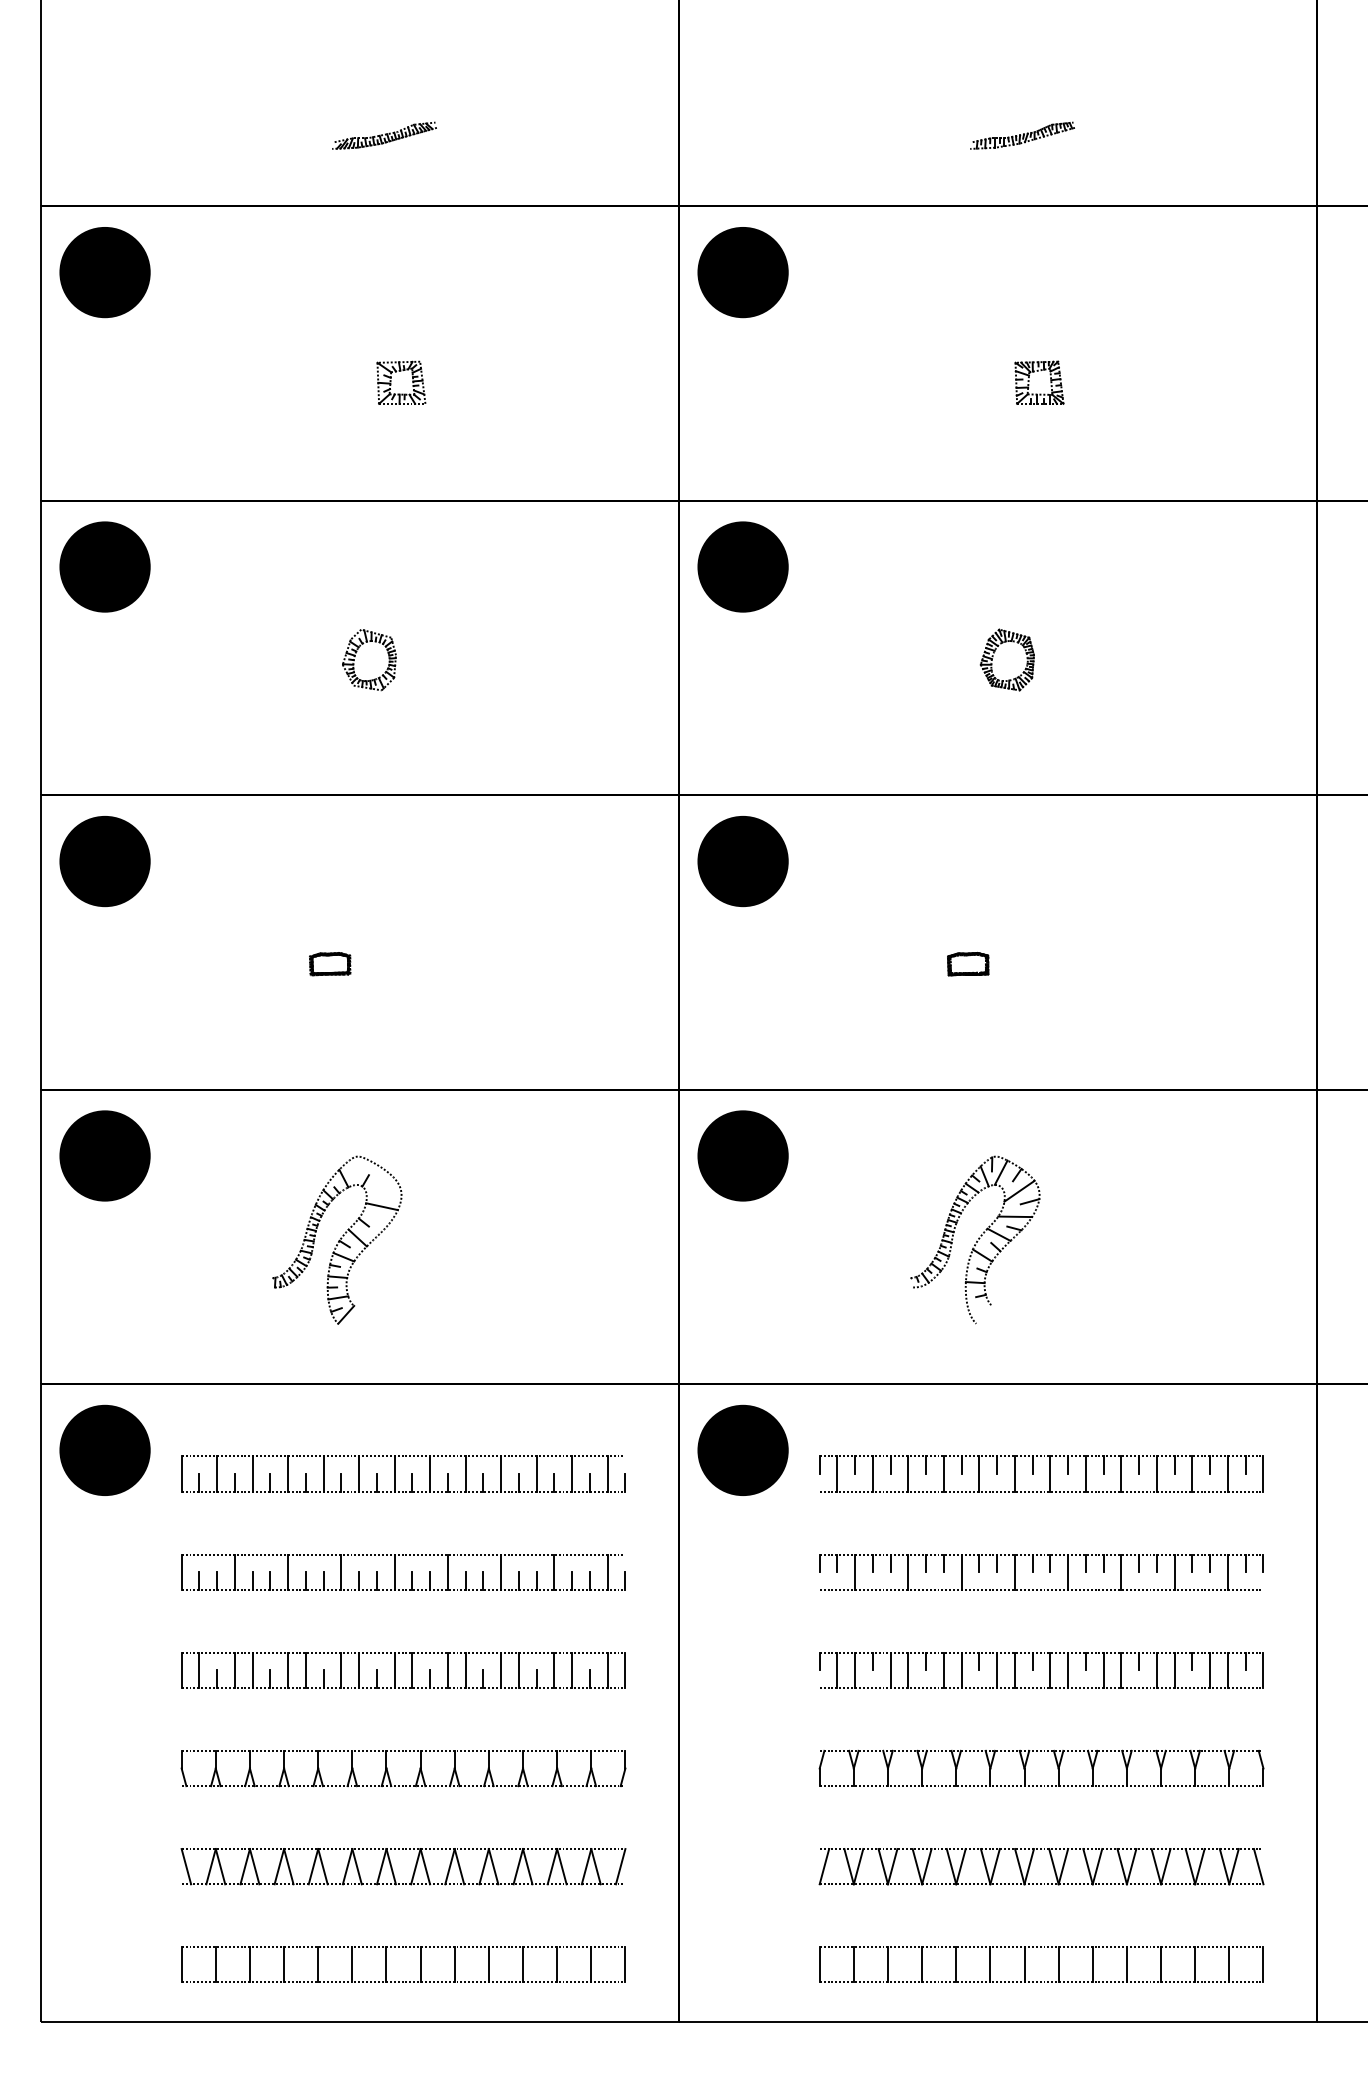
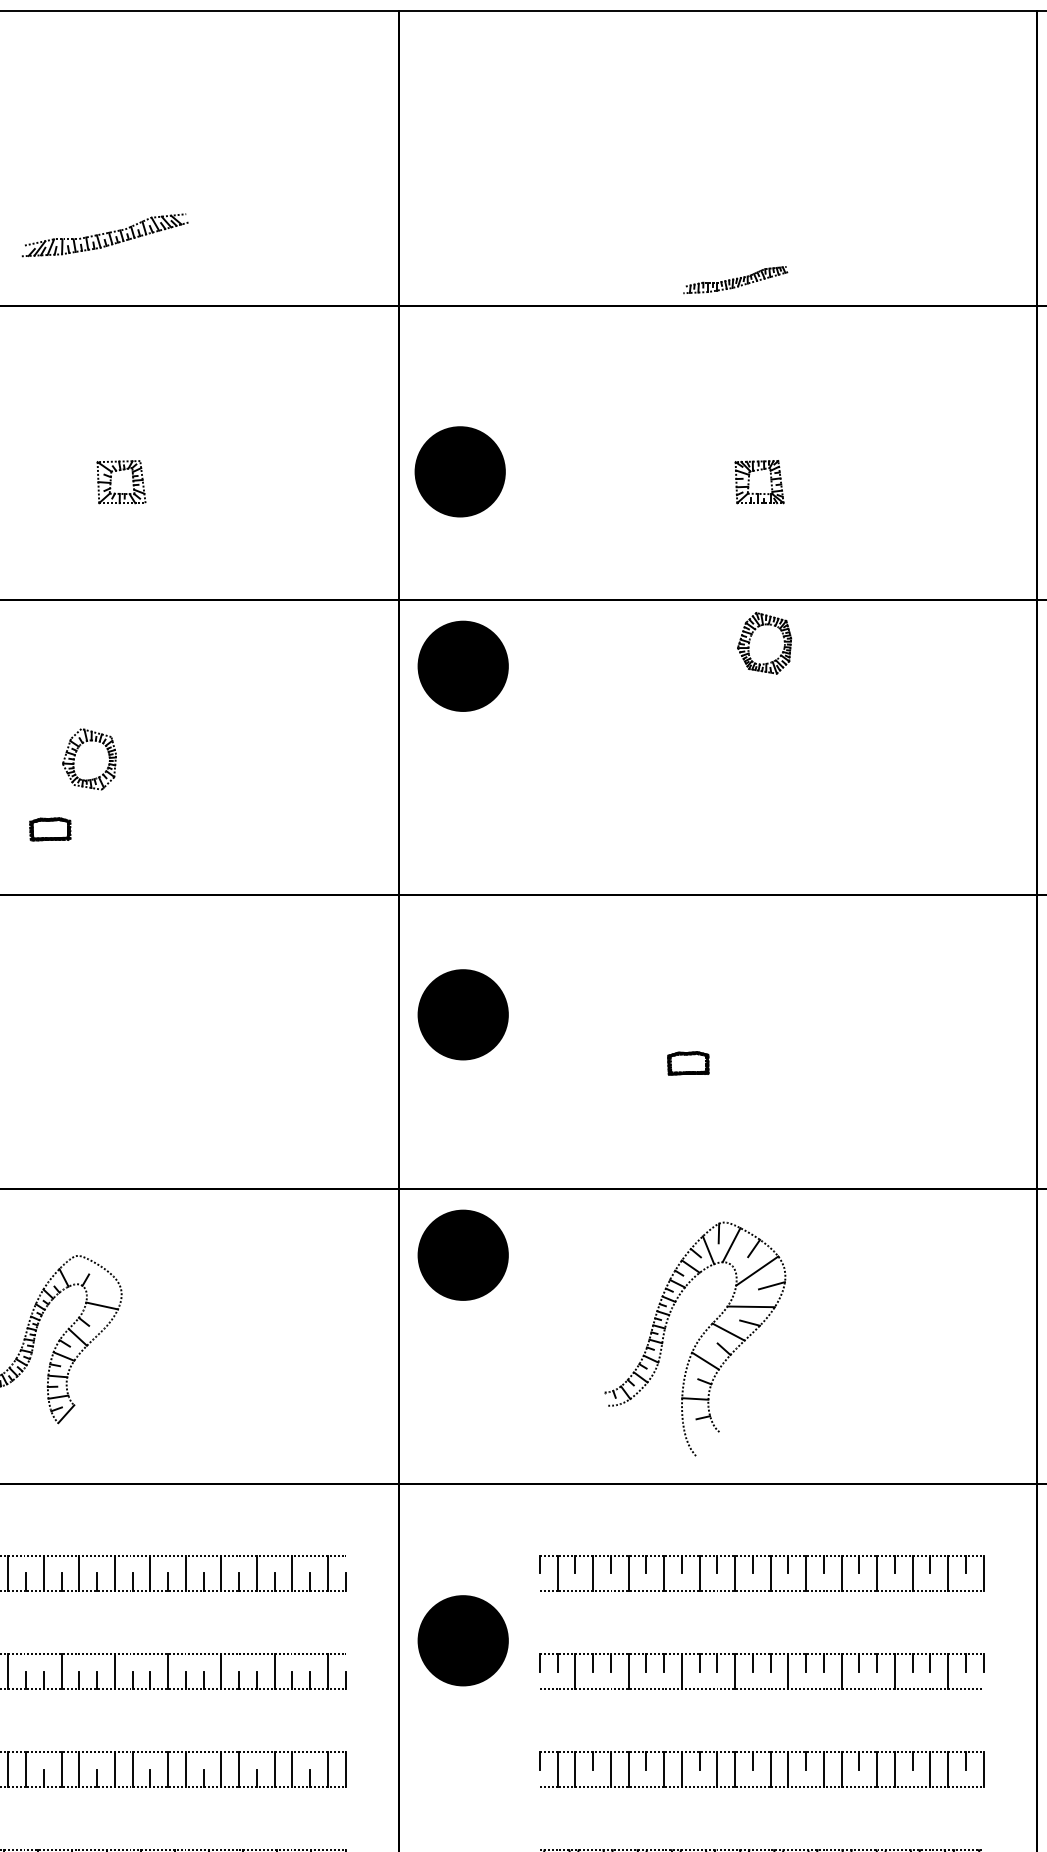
part: (384, 135) -> (104, 234), size x1.6
part: (1022, 135) -> (735, 279), moved
part: (742, 272) -> (459, 471), moved
part: (993, 657) -> (750, 640), moved
part: (742, 861) -> (462, 1014), moved
part: (330, 964) -> (50, 829), moved
part: (975, 1239) -> (695, 1338), size x1.4
part: (742, 1449) -> (462, 1639), moved

